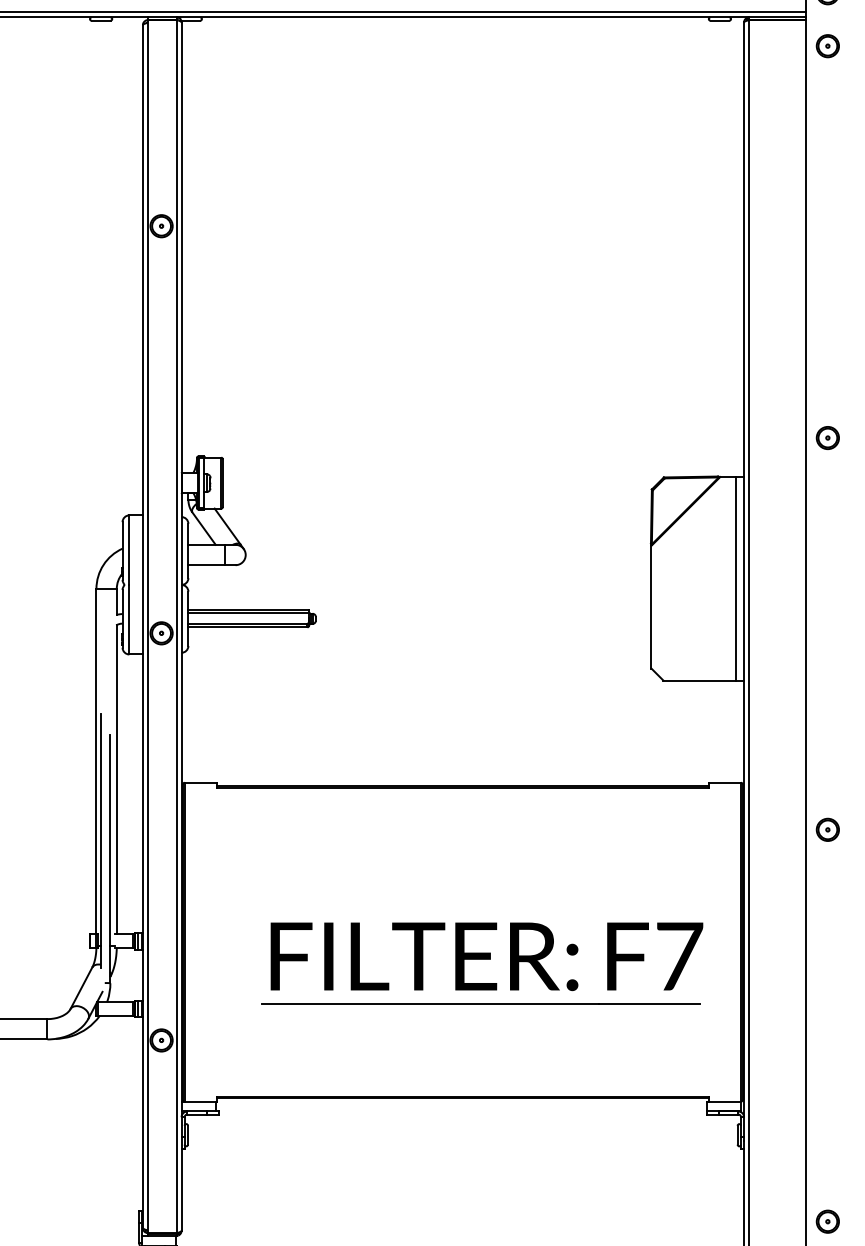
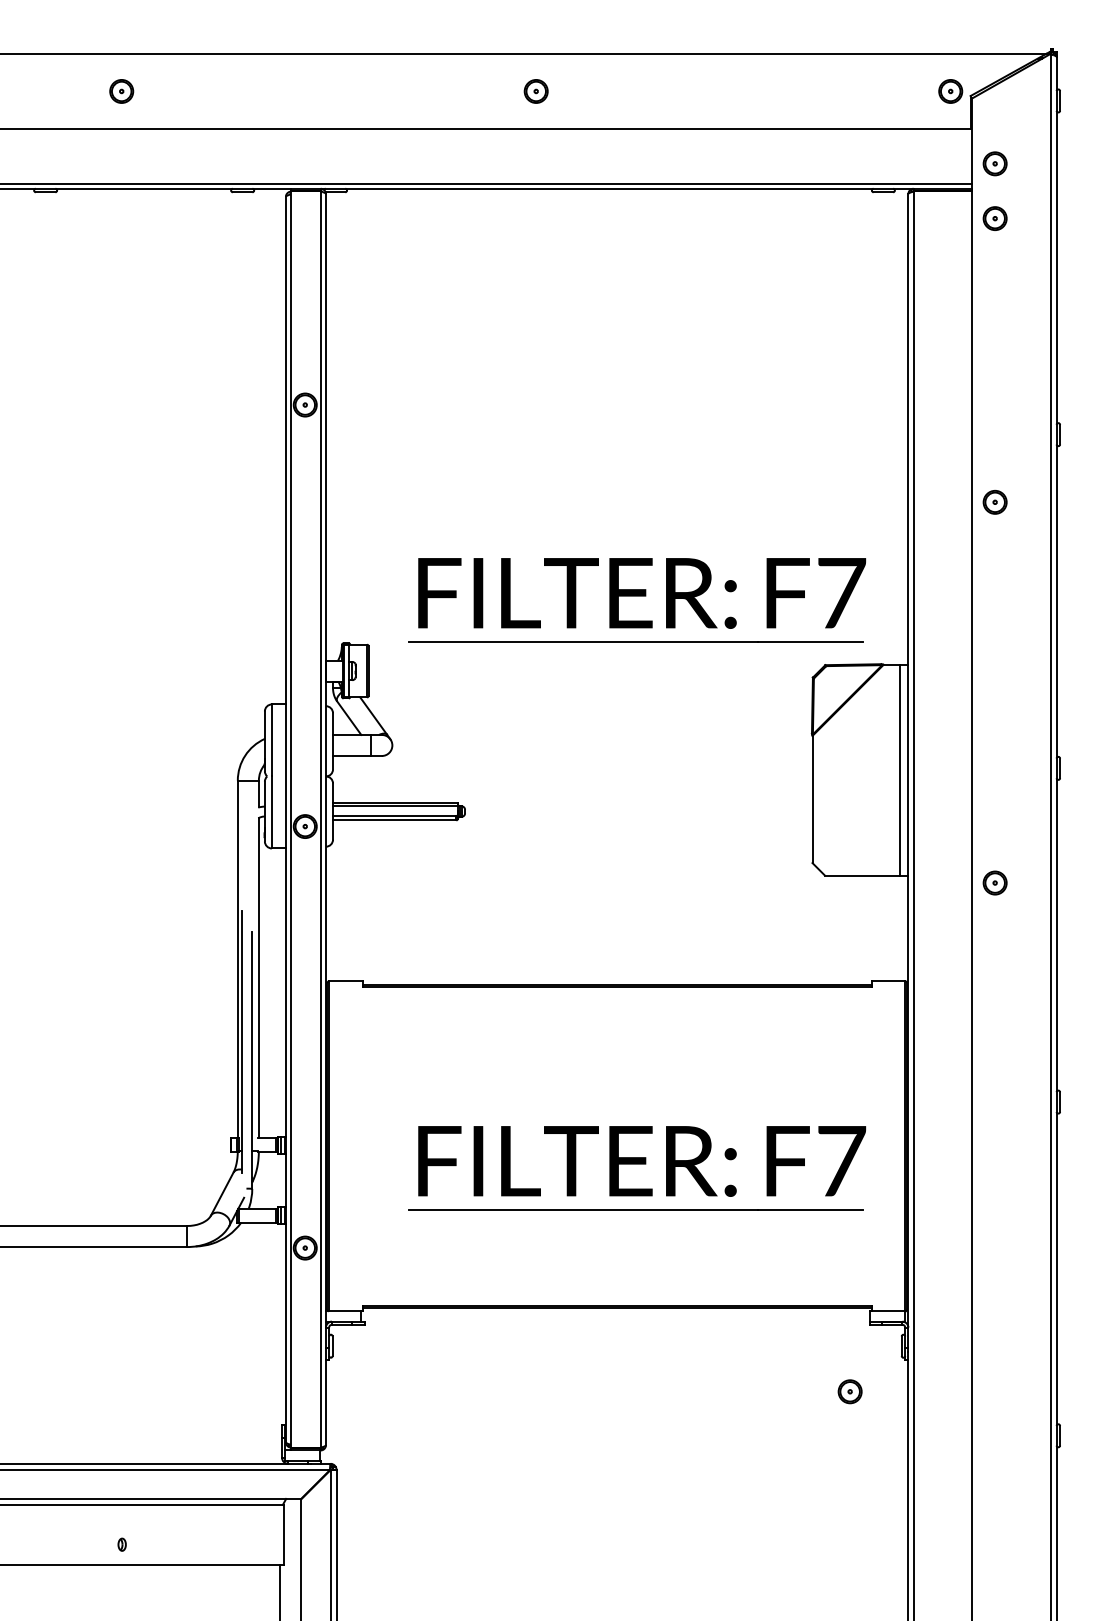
part: (482, 414) -> (637, 600), added
part: (827, 438) -> (994, 502), moved
part: (827, 829) -> (994, 882), moved
part: (827, 1221) -> (849, 1391), moved

